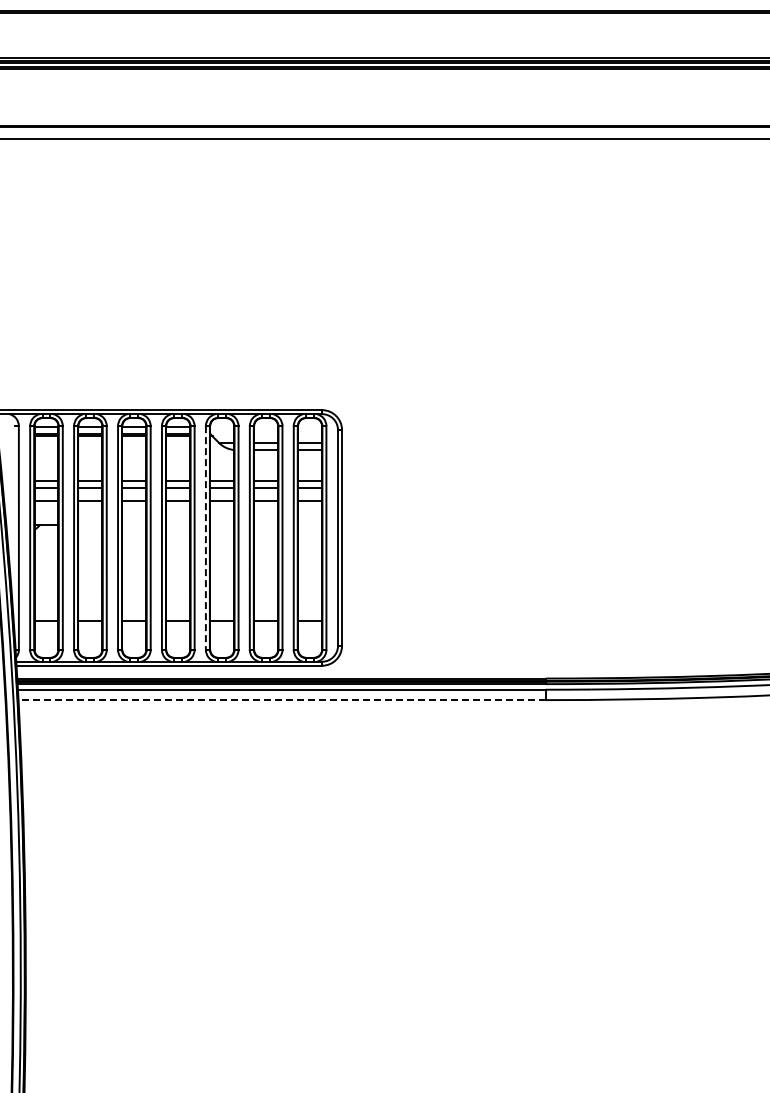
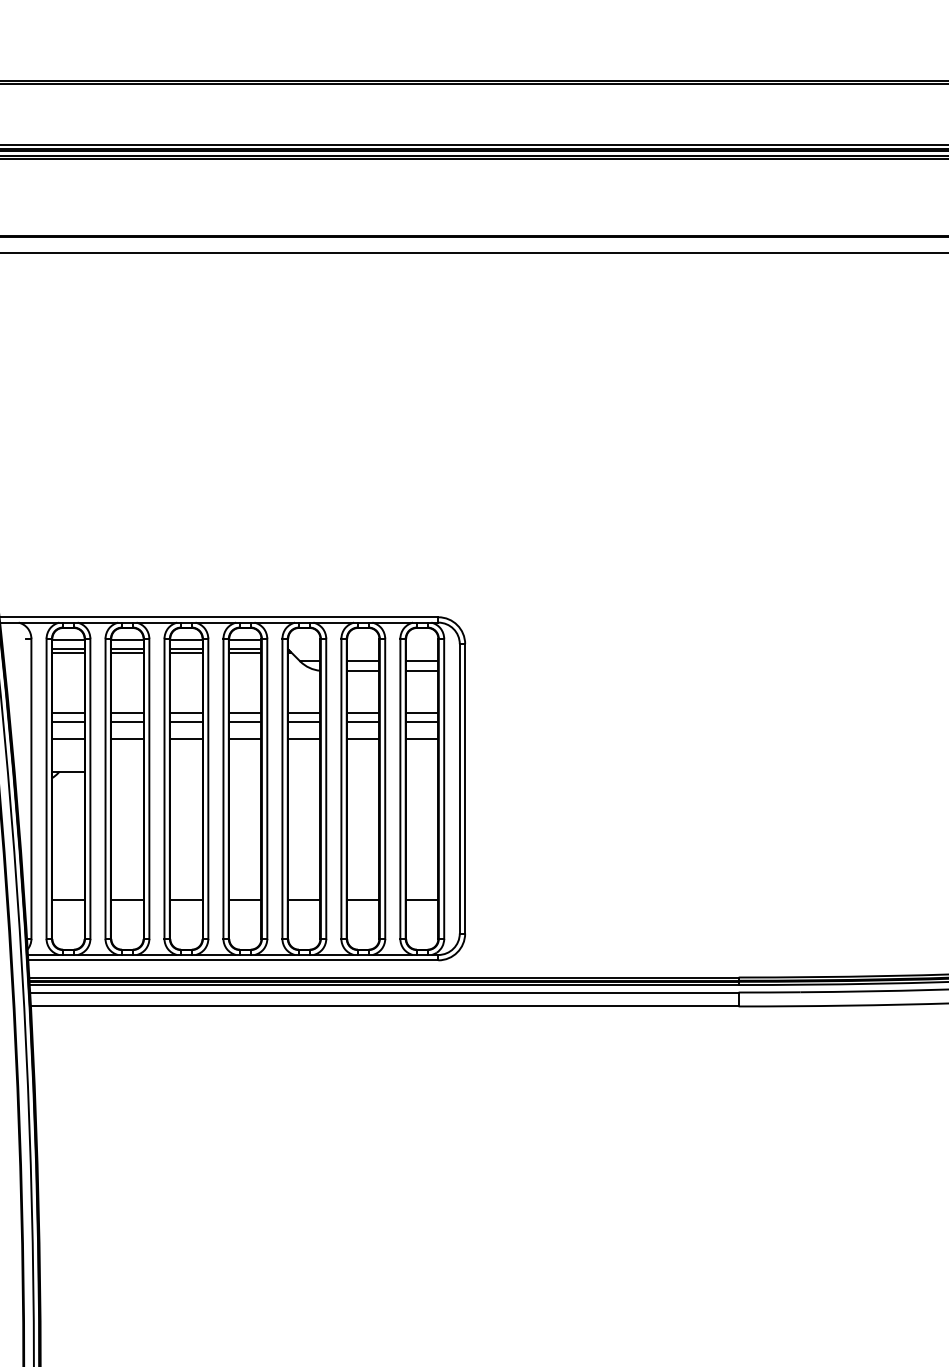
line: (205, 537) -> (281, 788), dashed -> solid
line: (281, 700) -> (383, 1006), dashed -> solid

